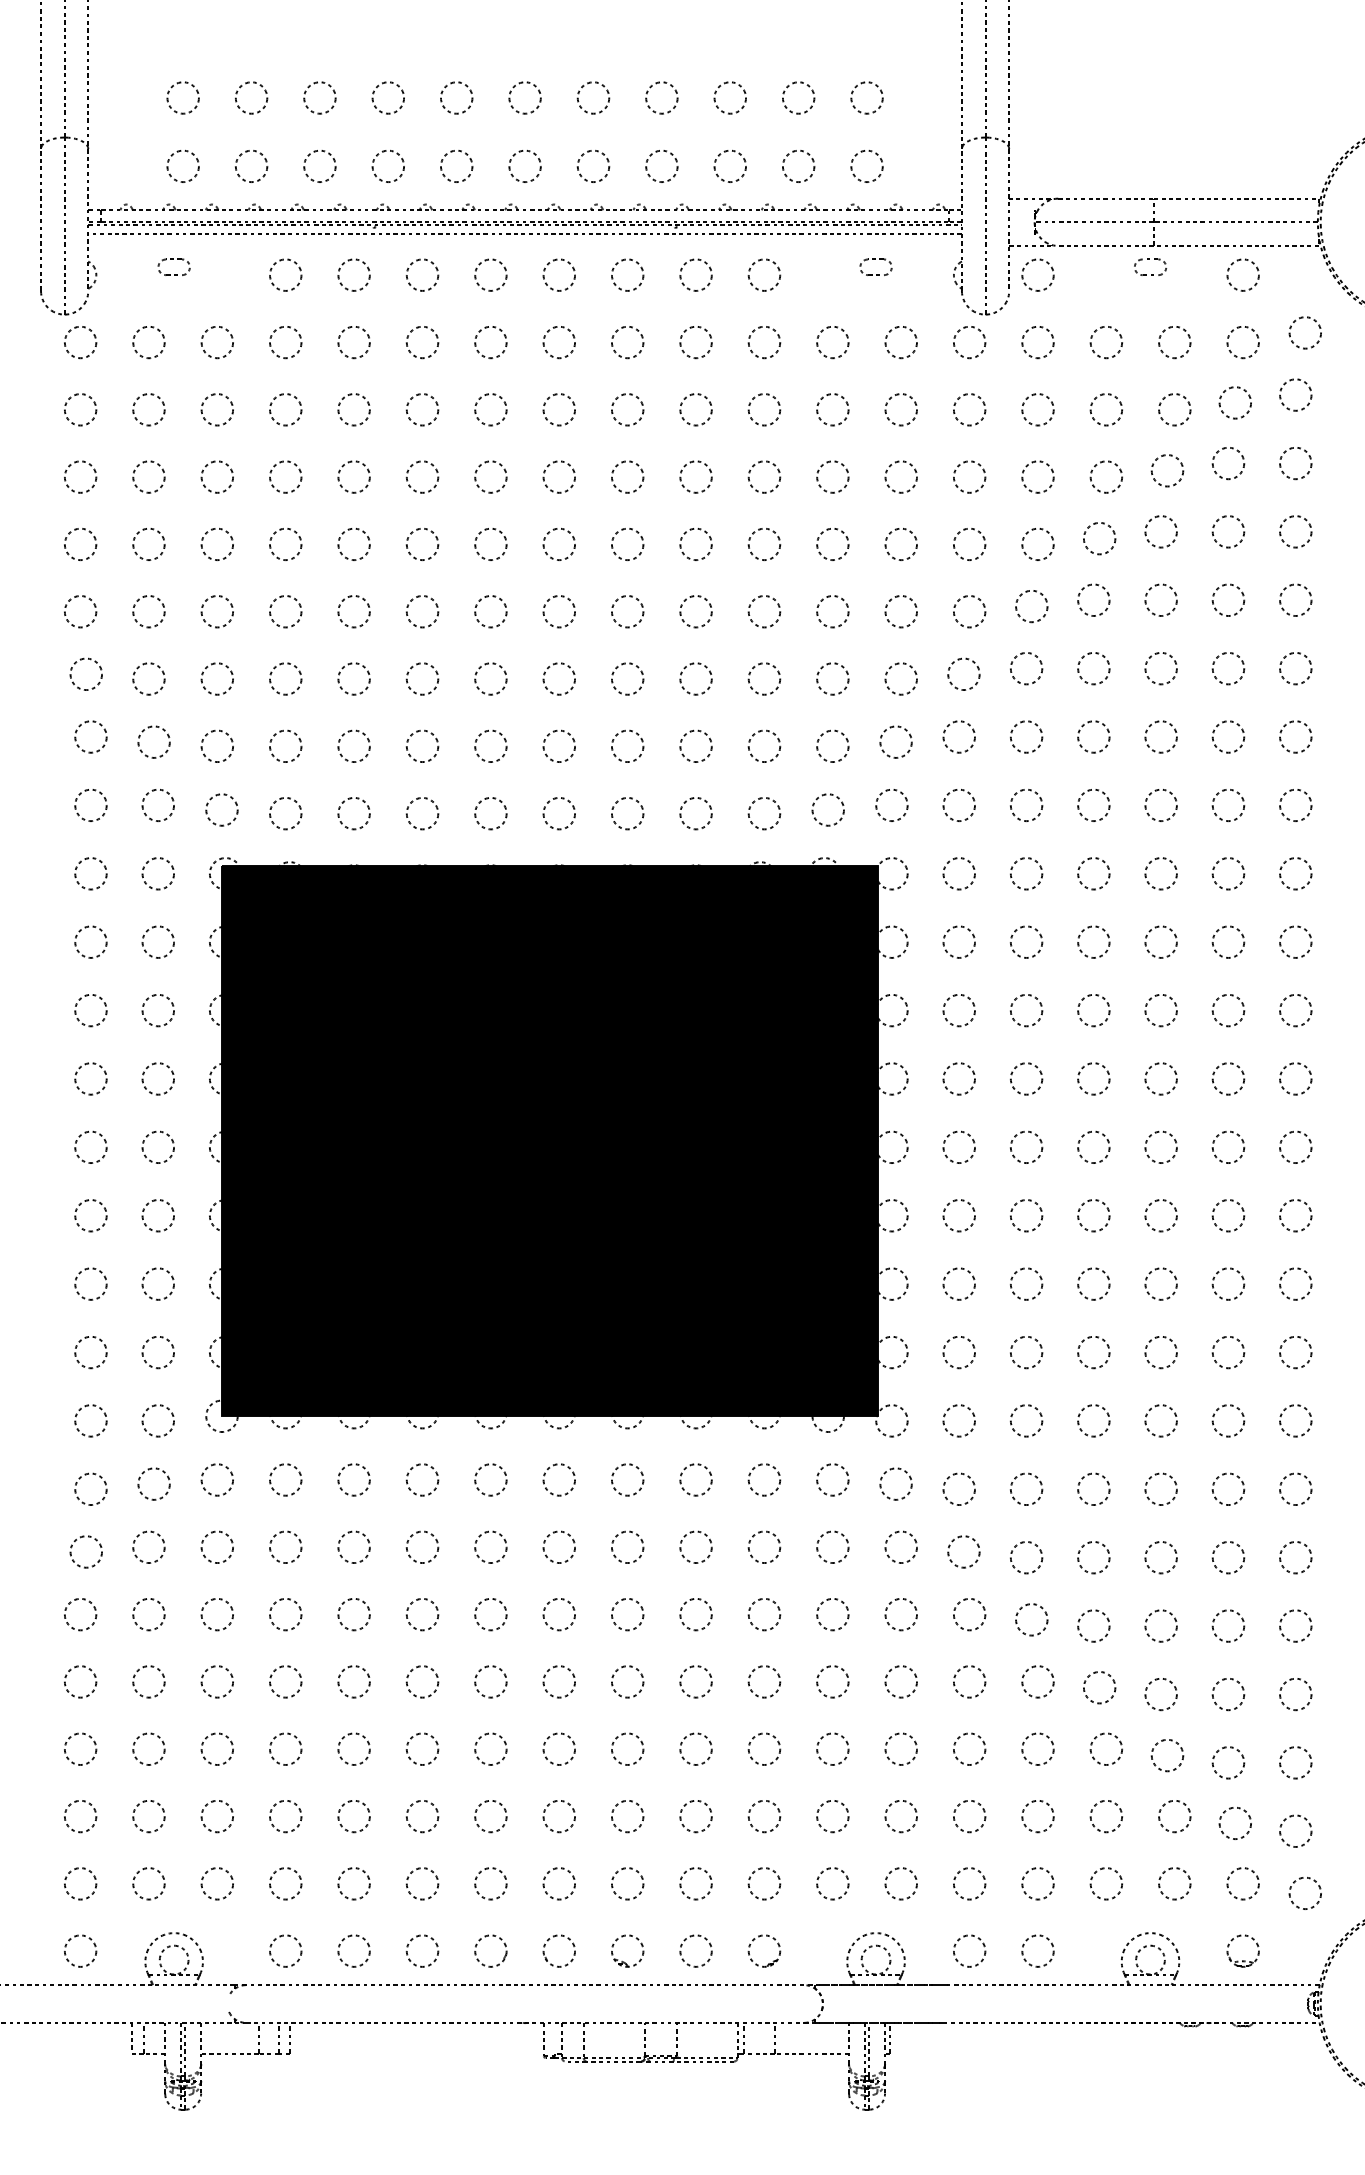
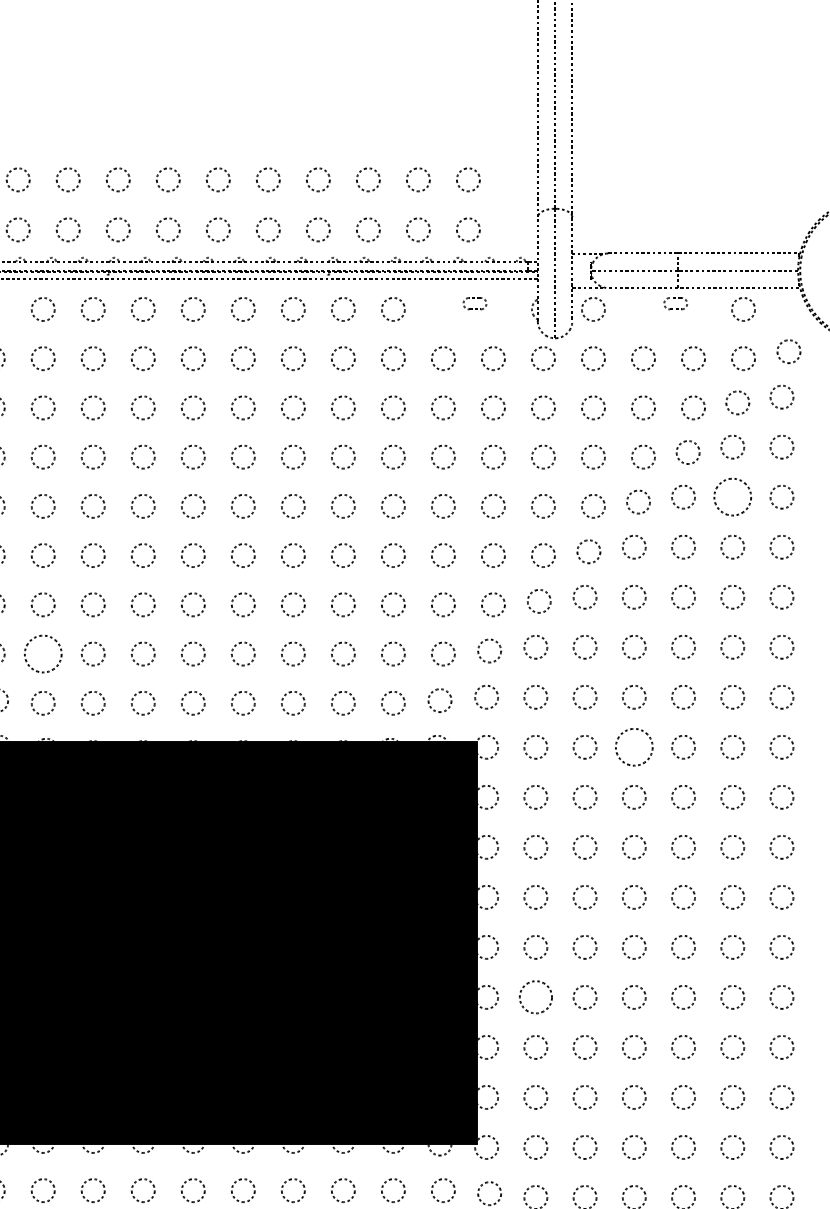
circle: (1228, 531) -> (732, 496), size x1.6
circle: (285, 746) -> (43, 654), size x1.6
circle: (1093, 873) -> (634, 747), size x1.6
circle: (958, 1215) -> (535, 997), size x1.4

